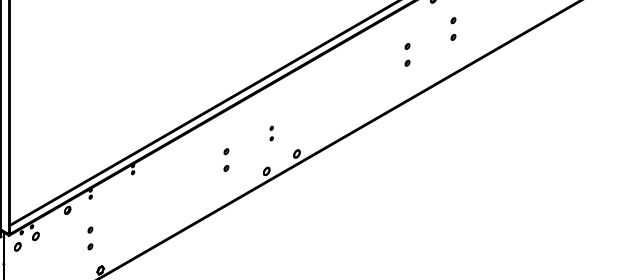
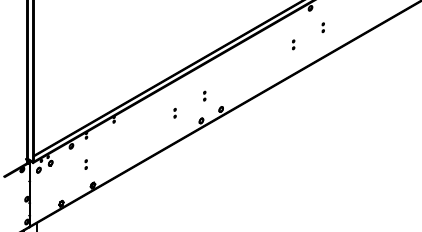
part: (452, 28) -> (322, 27), size x0.62
part: (407, 54) -> (293, 44), size x0.62
part: (225, 158) -> (174, 112), size x0.62
part: (89, 238) -> (85, 164), size x0.62

